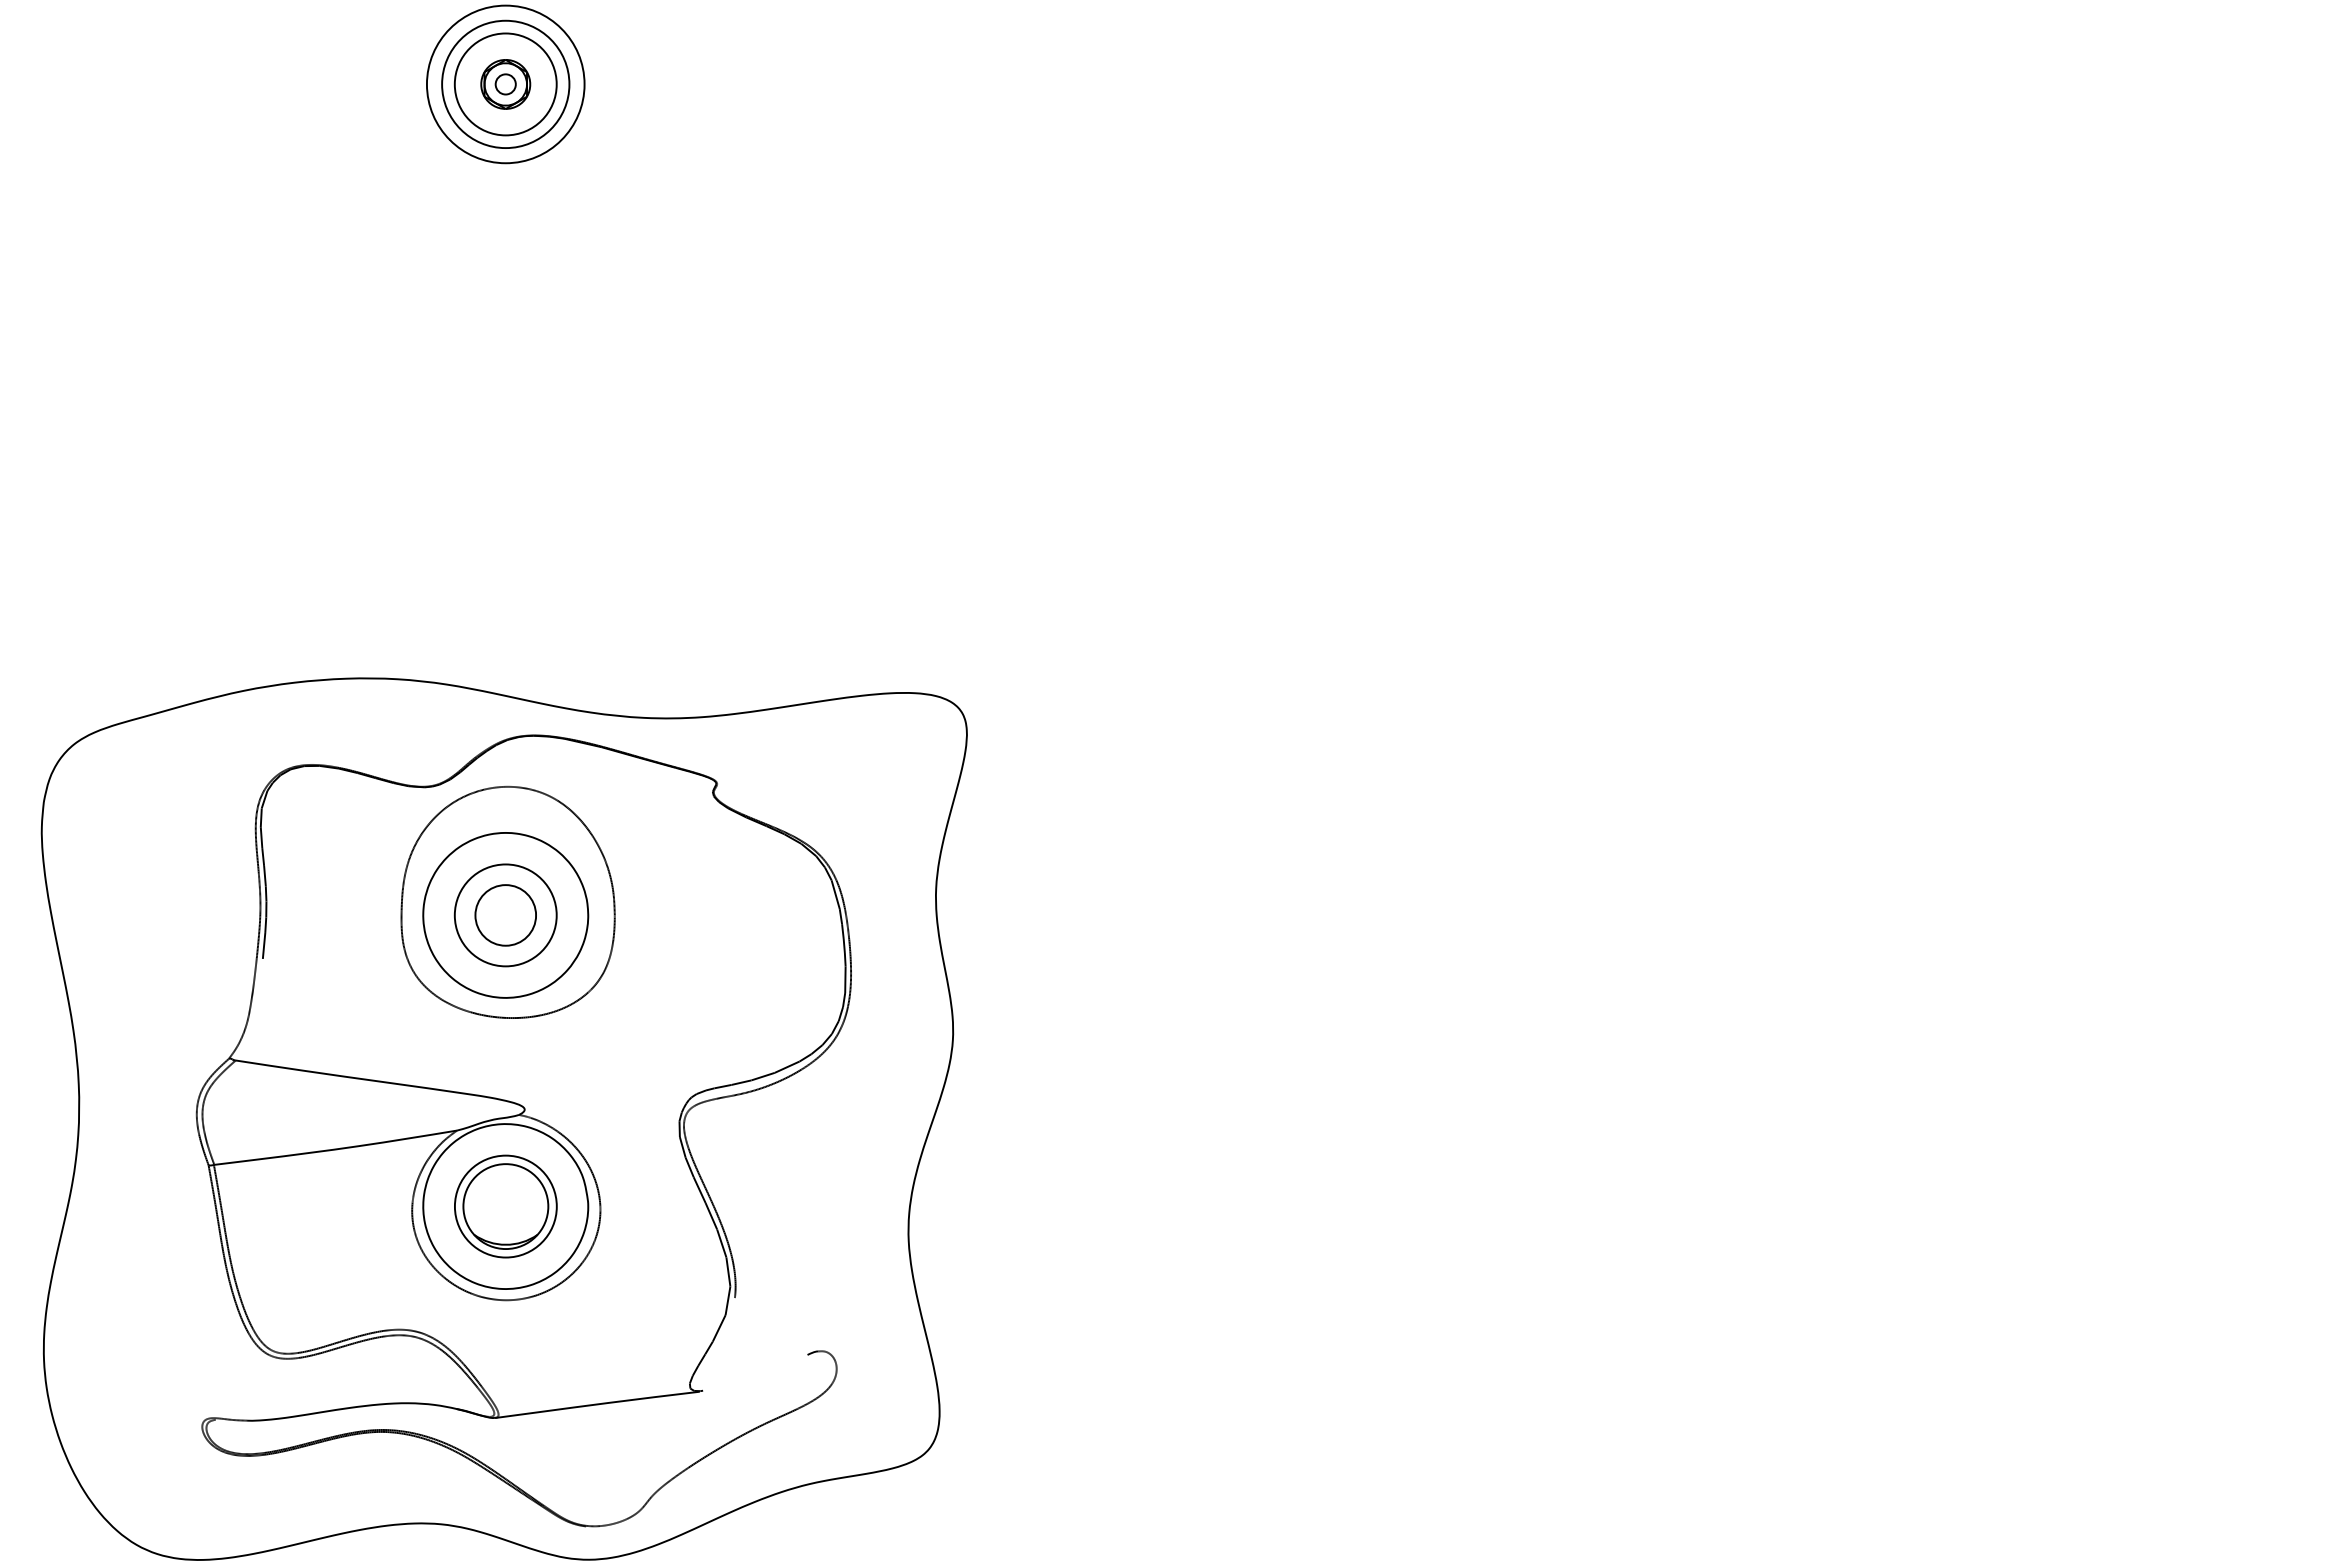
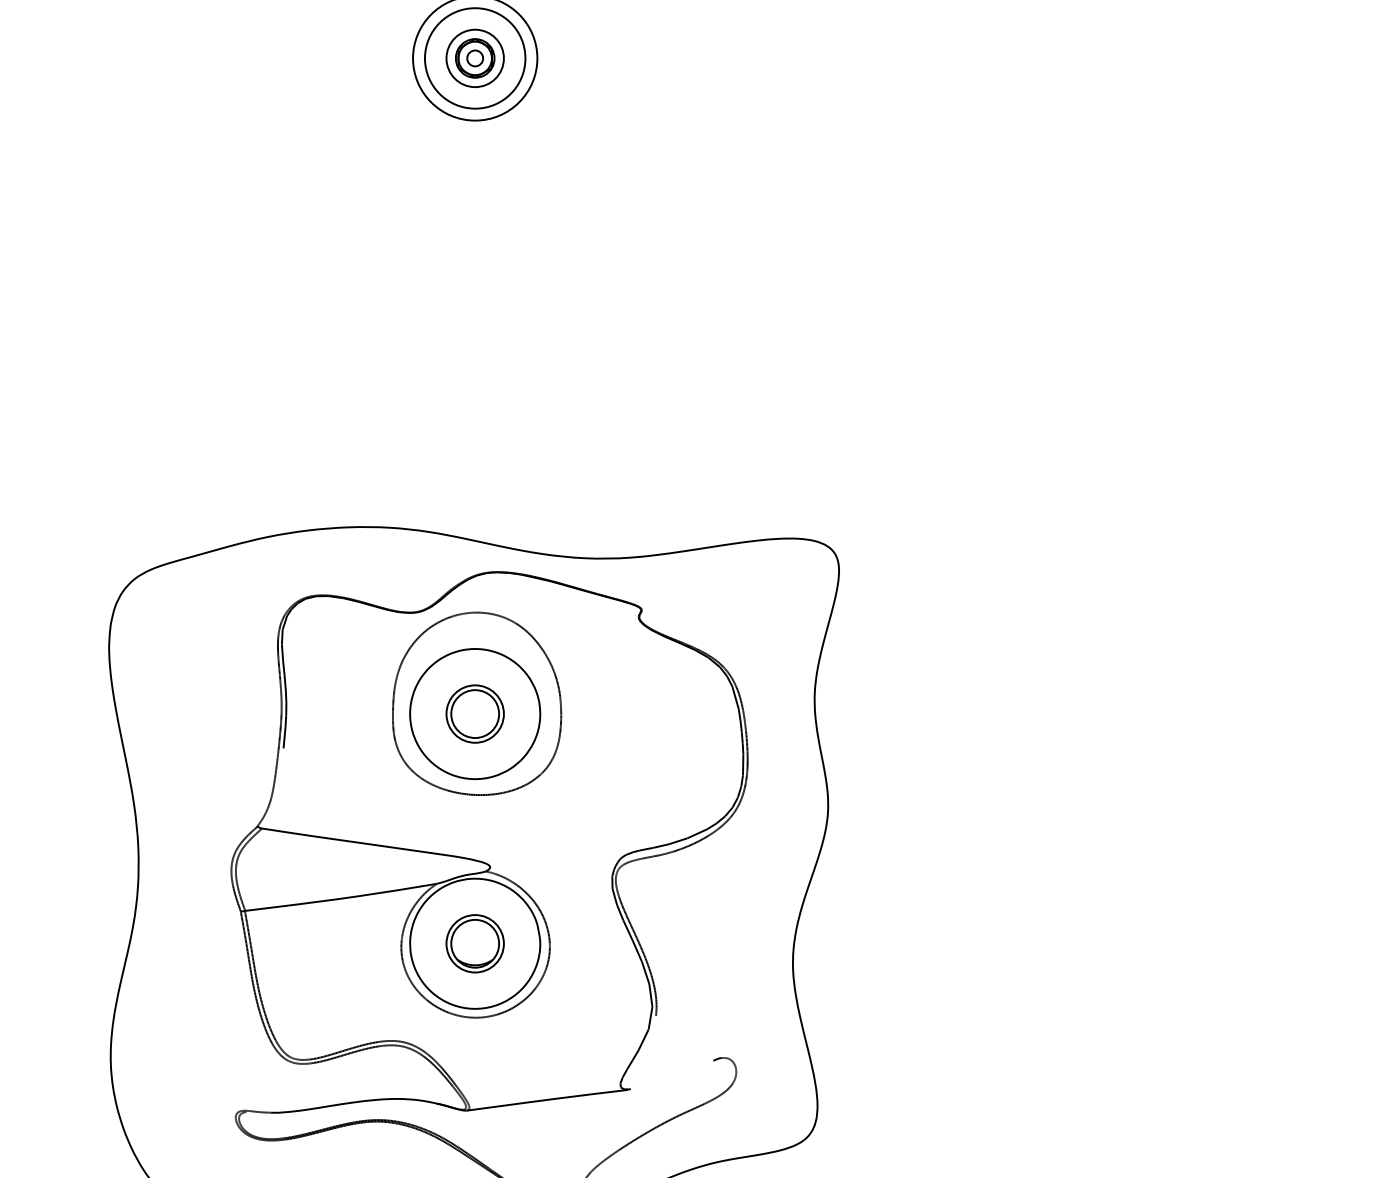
circle: (505, 84) -> (474, 58), size x0.71
circle: (505, 915) -> (474, 714), size x0.71
part: (505, 1206) -> (474, 943), size x0.71

